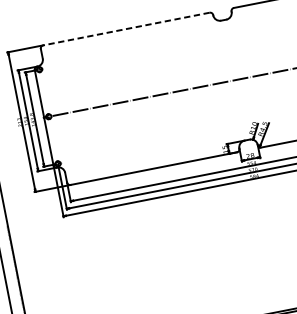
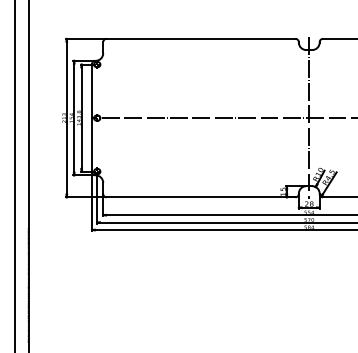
line: (125, 28) -> (200, 38), dashed -> solid
line: (235, 79) -> (309, 117), added

